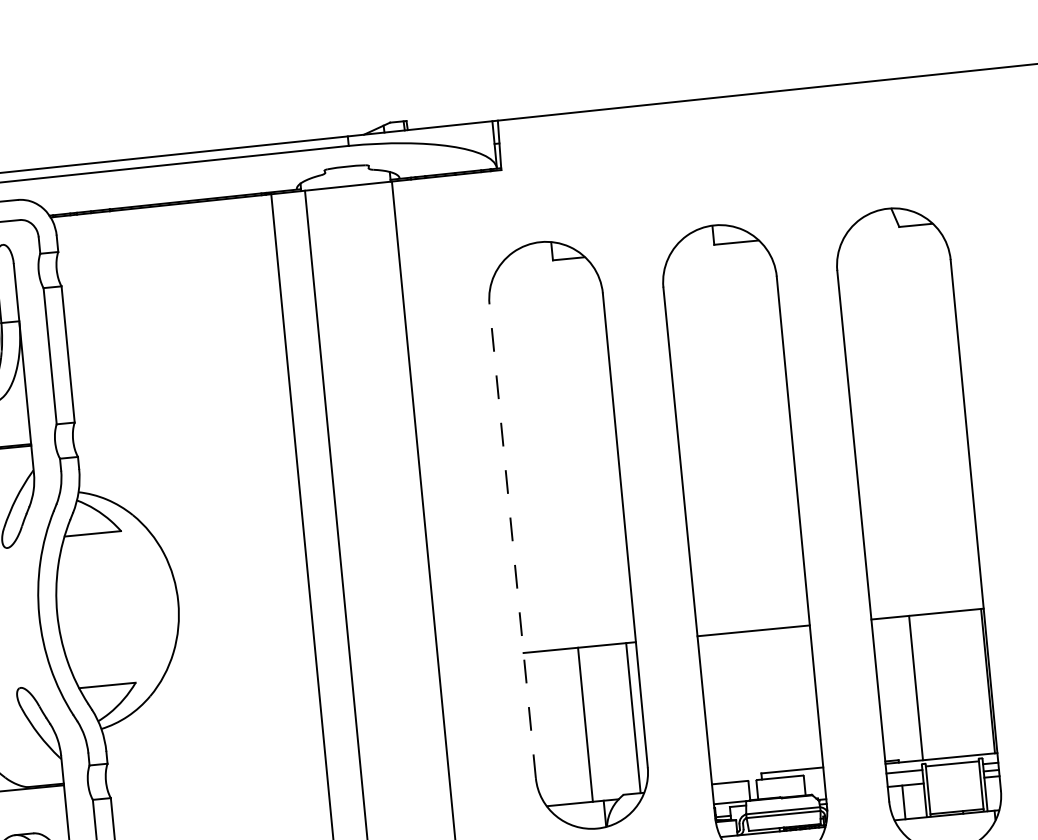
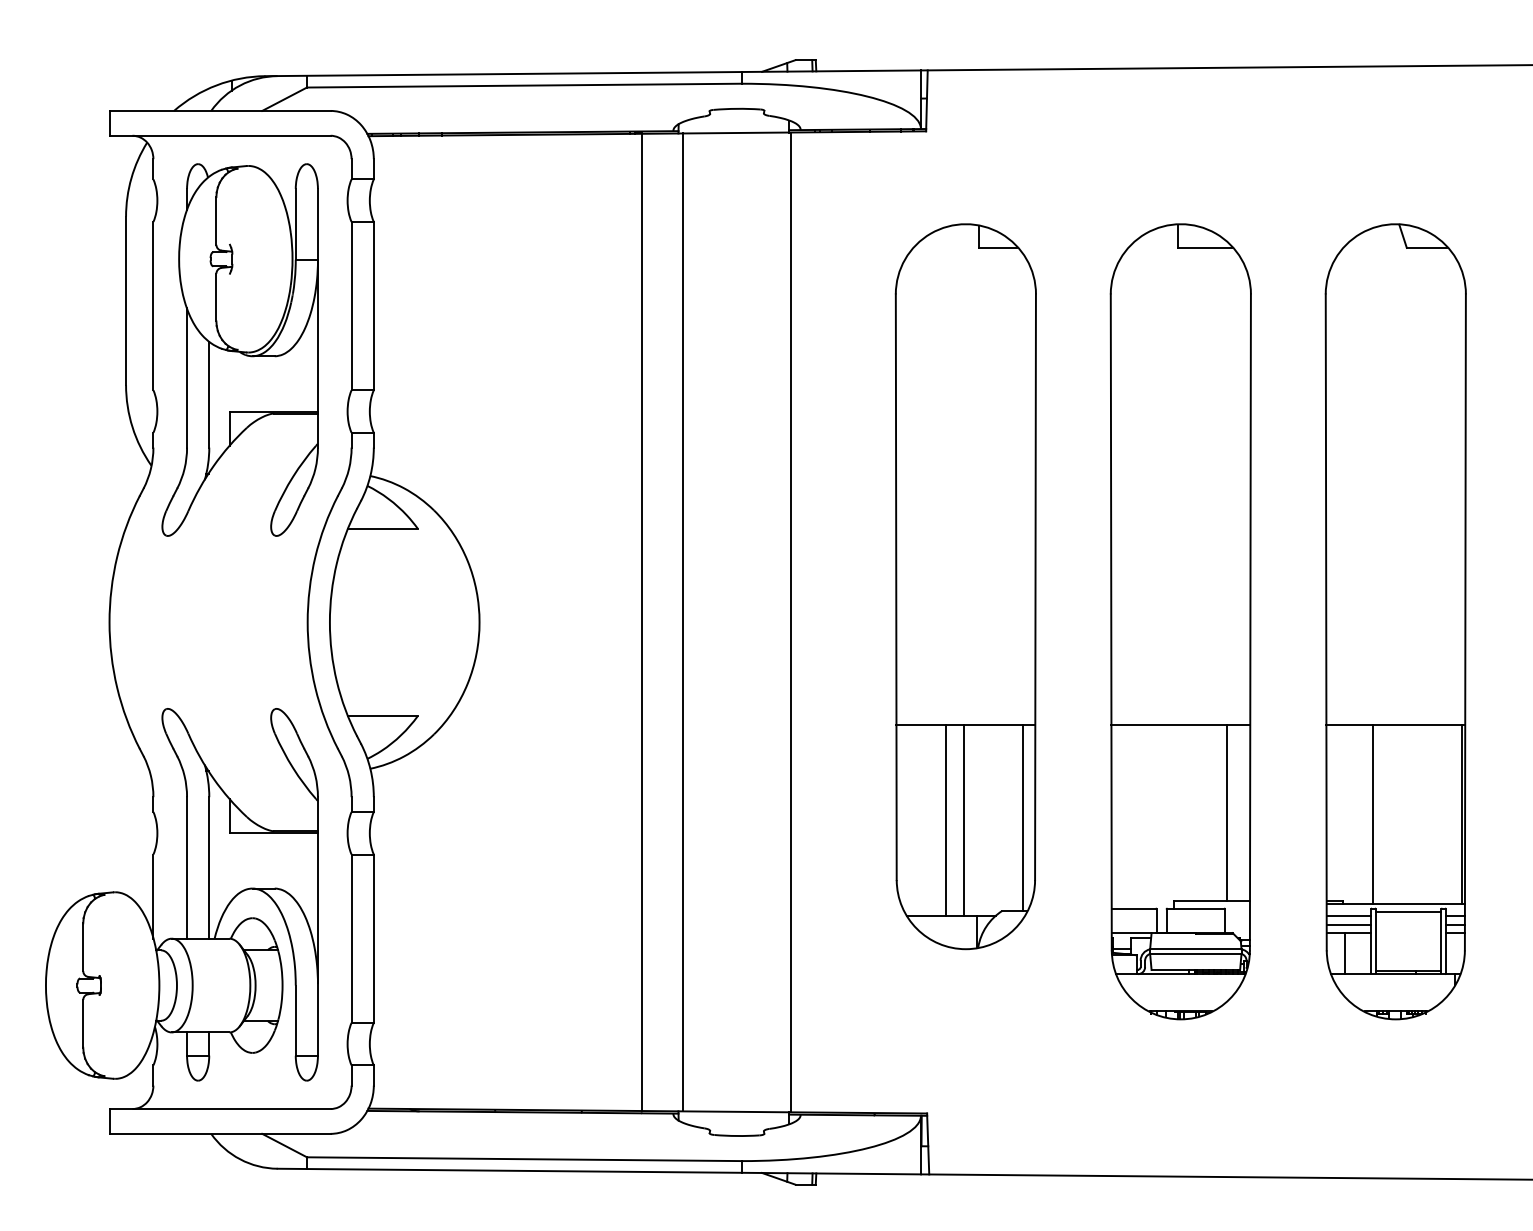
line: (512, 541) -> (896, 587), dashed -> solid
line: (797, 697) -> (1226, 812), added
line: (570, 726) -> (945, 820), added
line: (904, 778) -> (1348, 924), added

